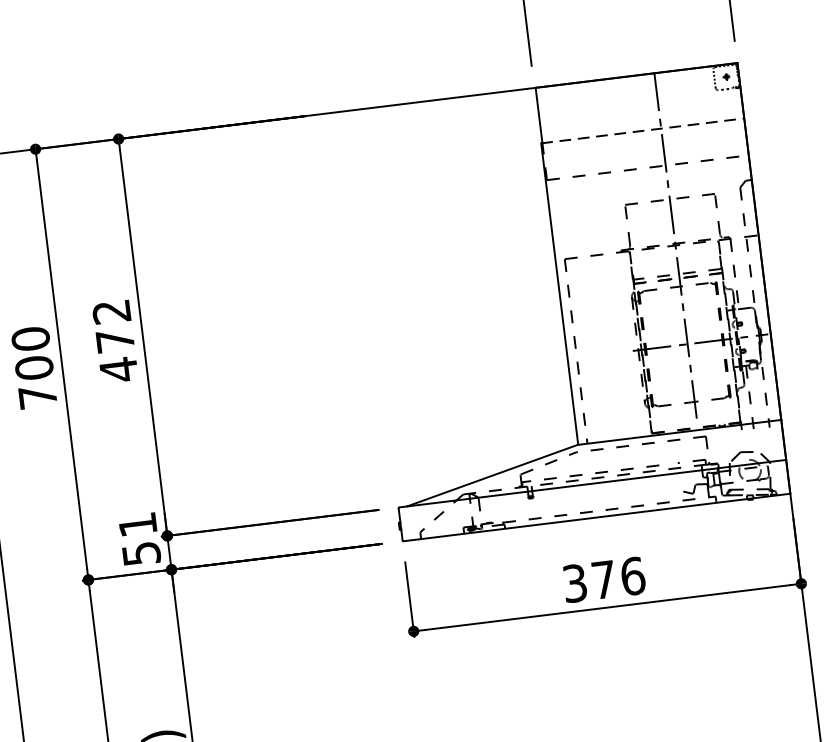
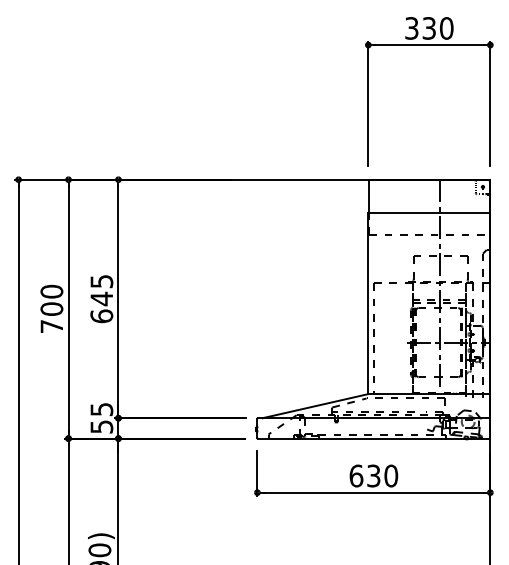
line: (643, 131) -> (429, 213), dashed -> solid
text: (114, 341) -> (101, 299), 472 -> 645
text: (137, 524) -> (101, 409), 51 -> 55
text: (603, 579) -> (373, 475), 376 -> 630

